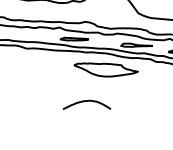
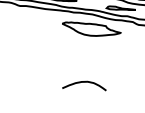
curve: (84, 102) -> (82, 83), moved

